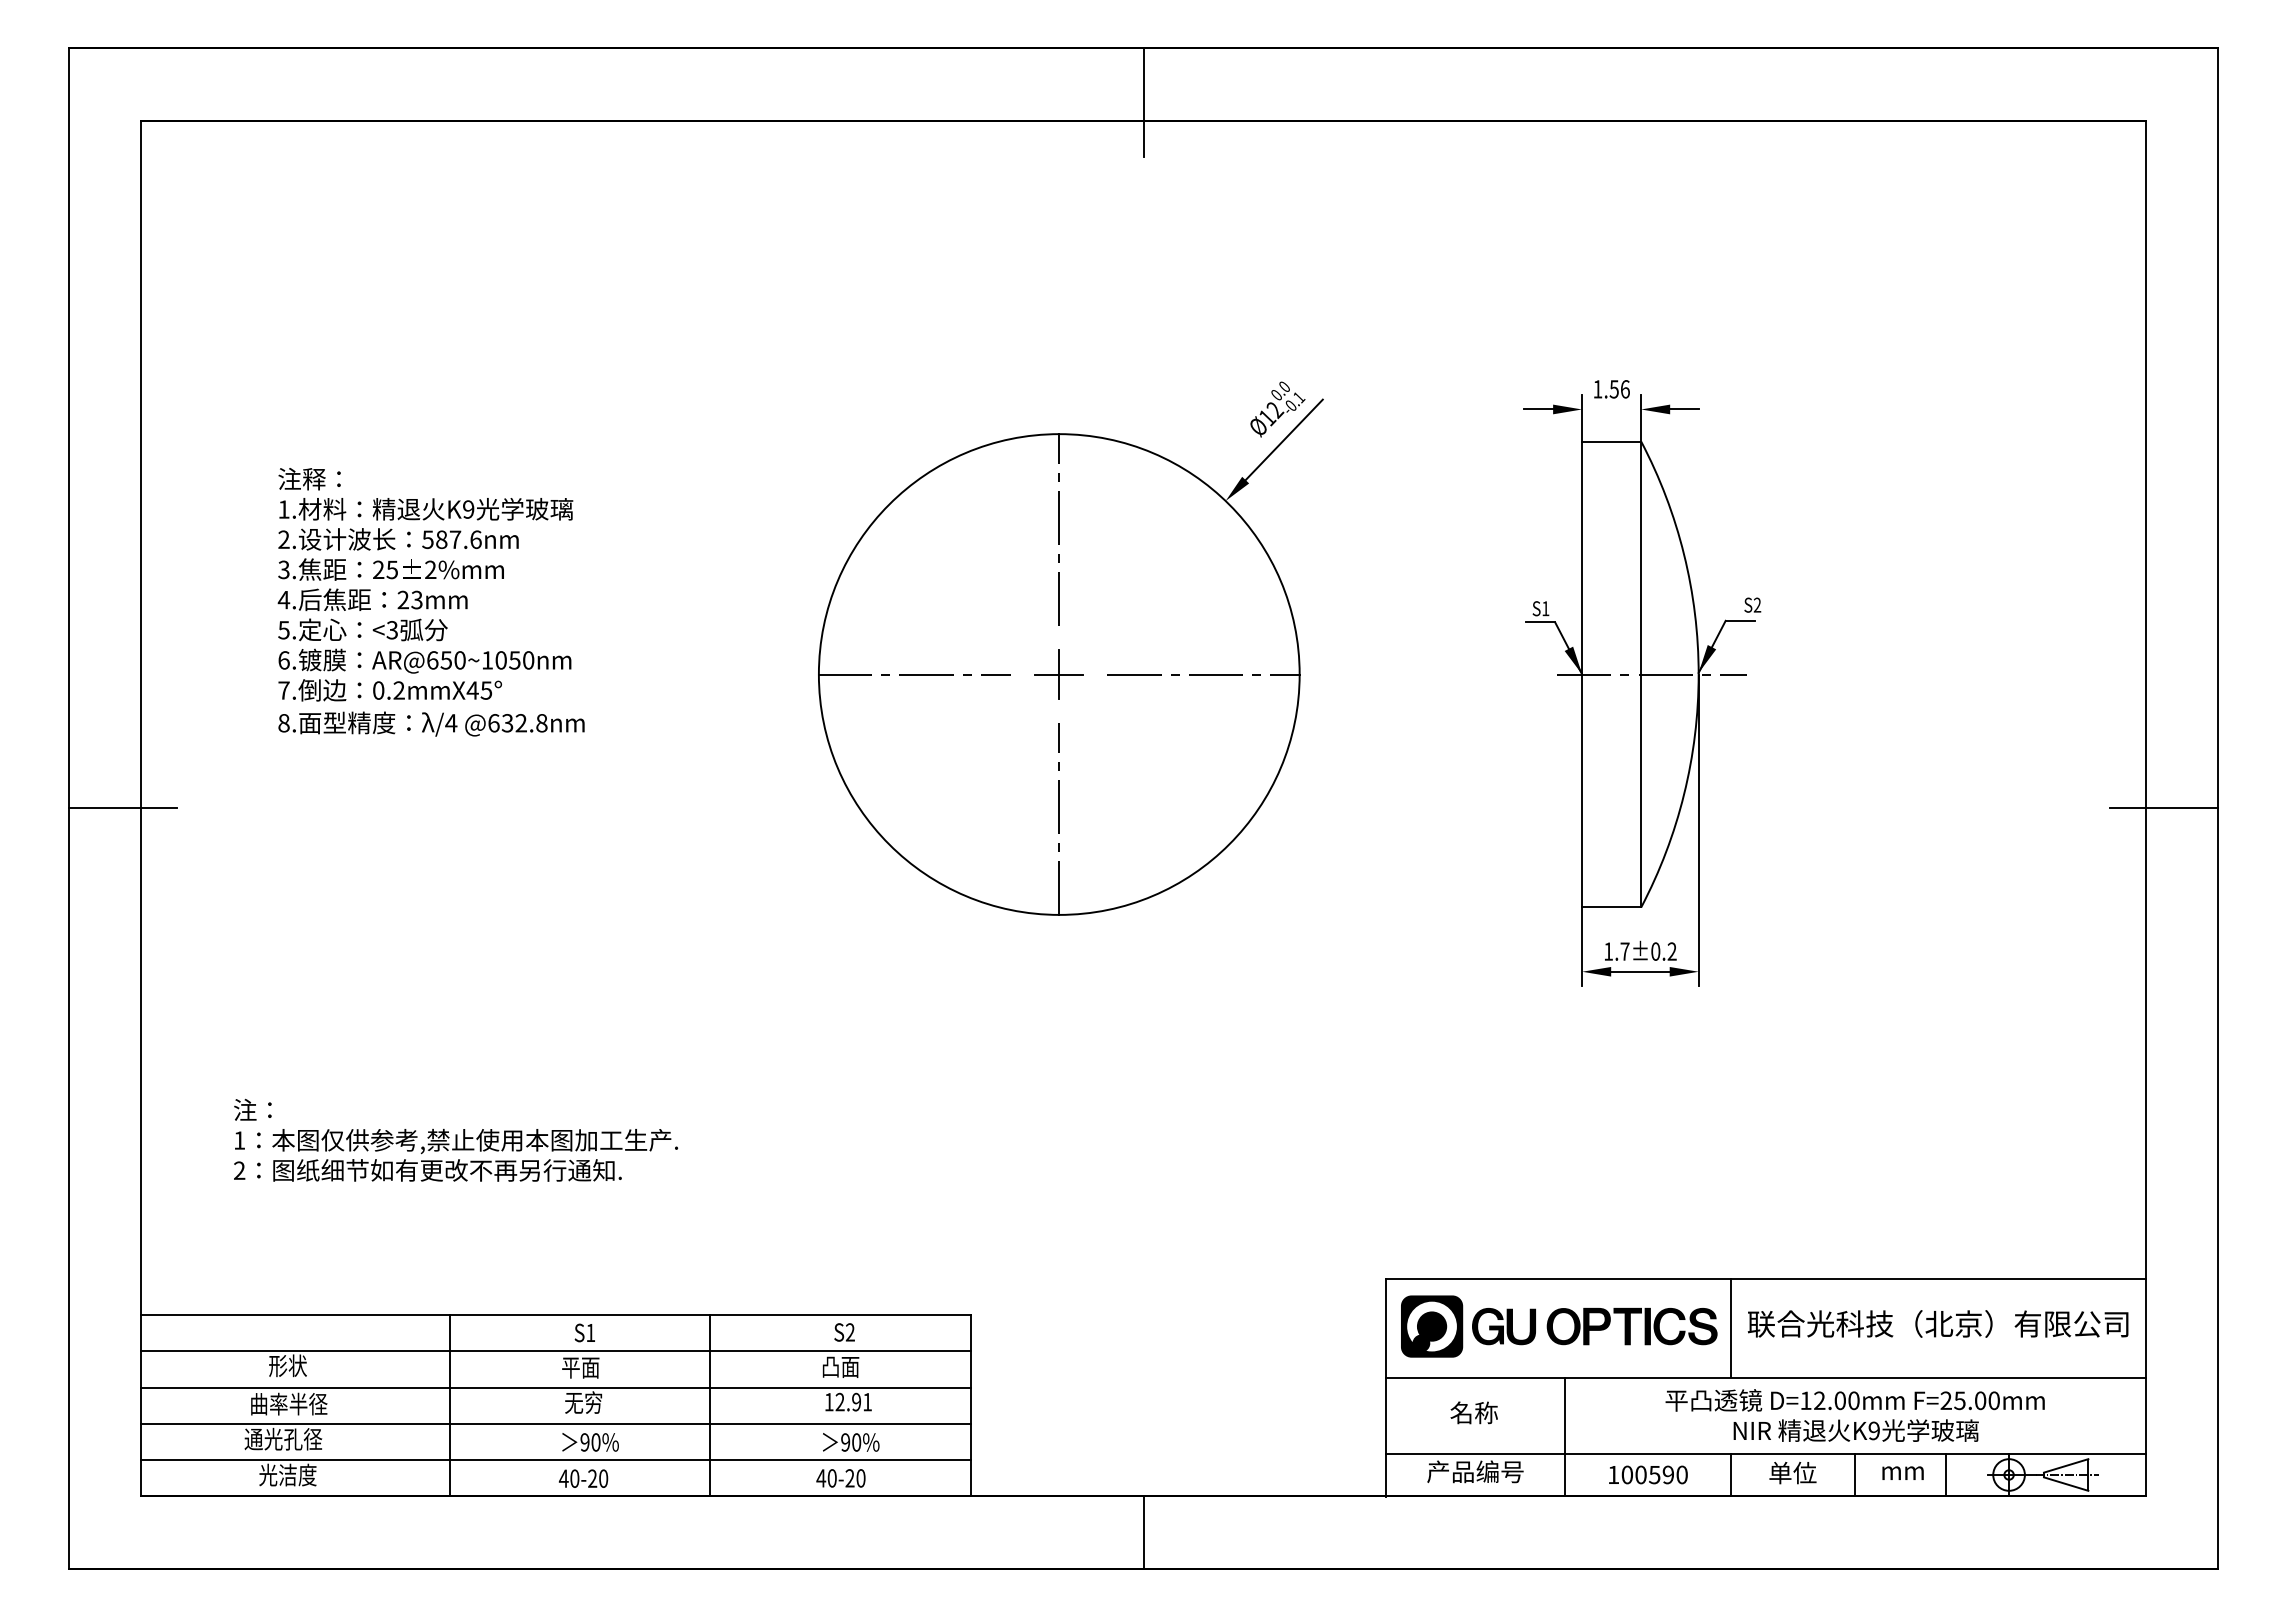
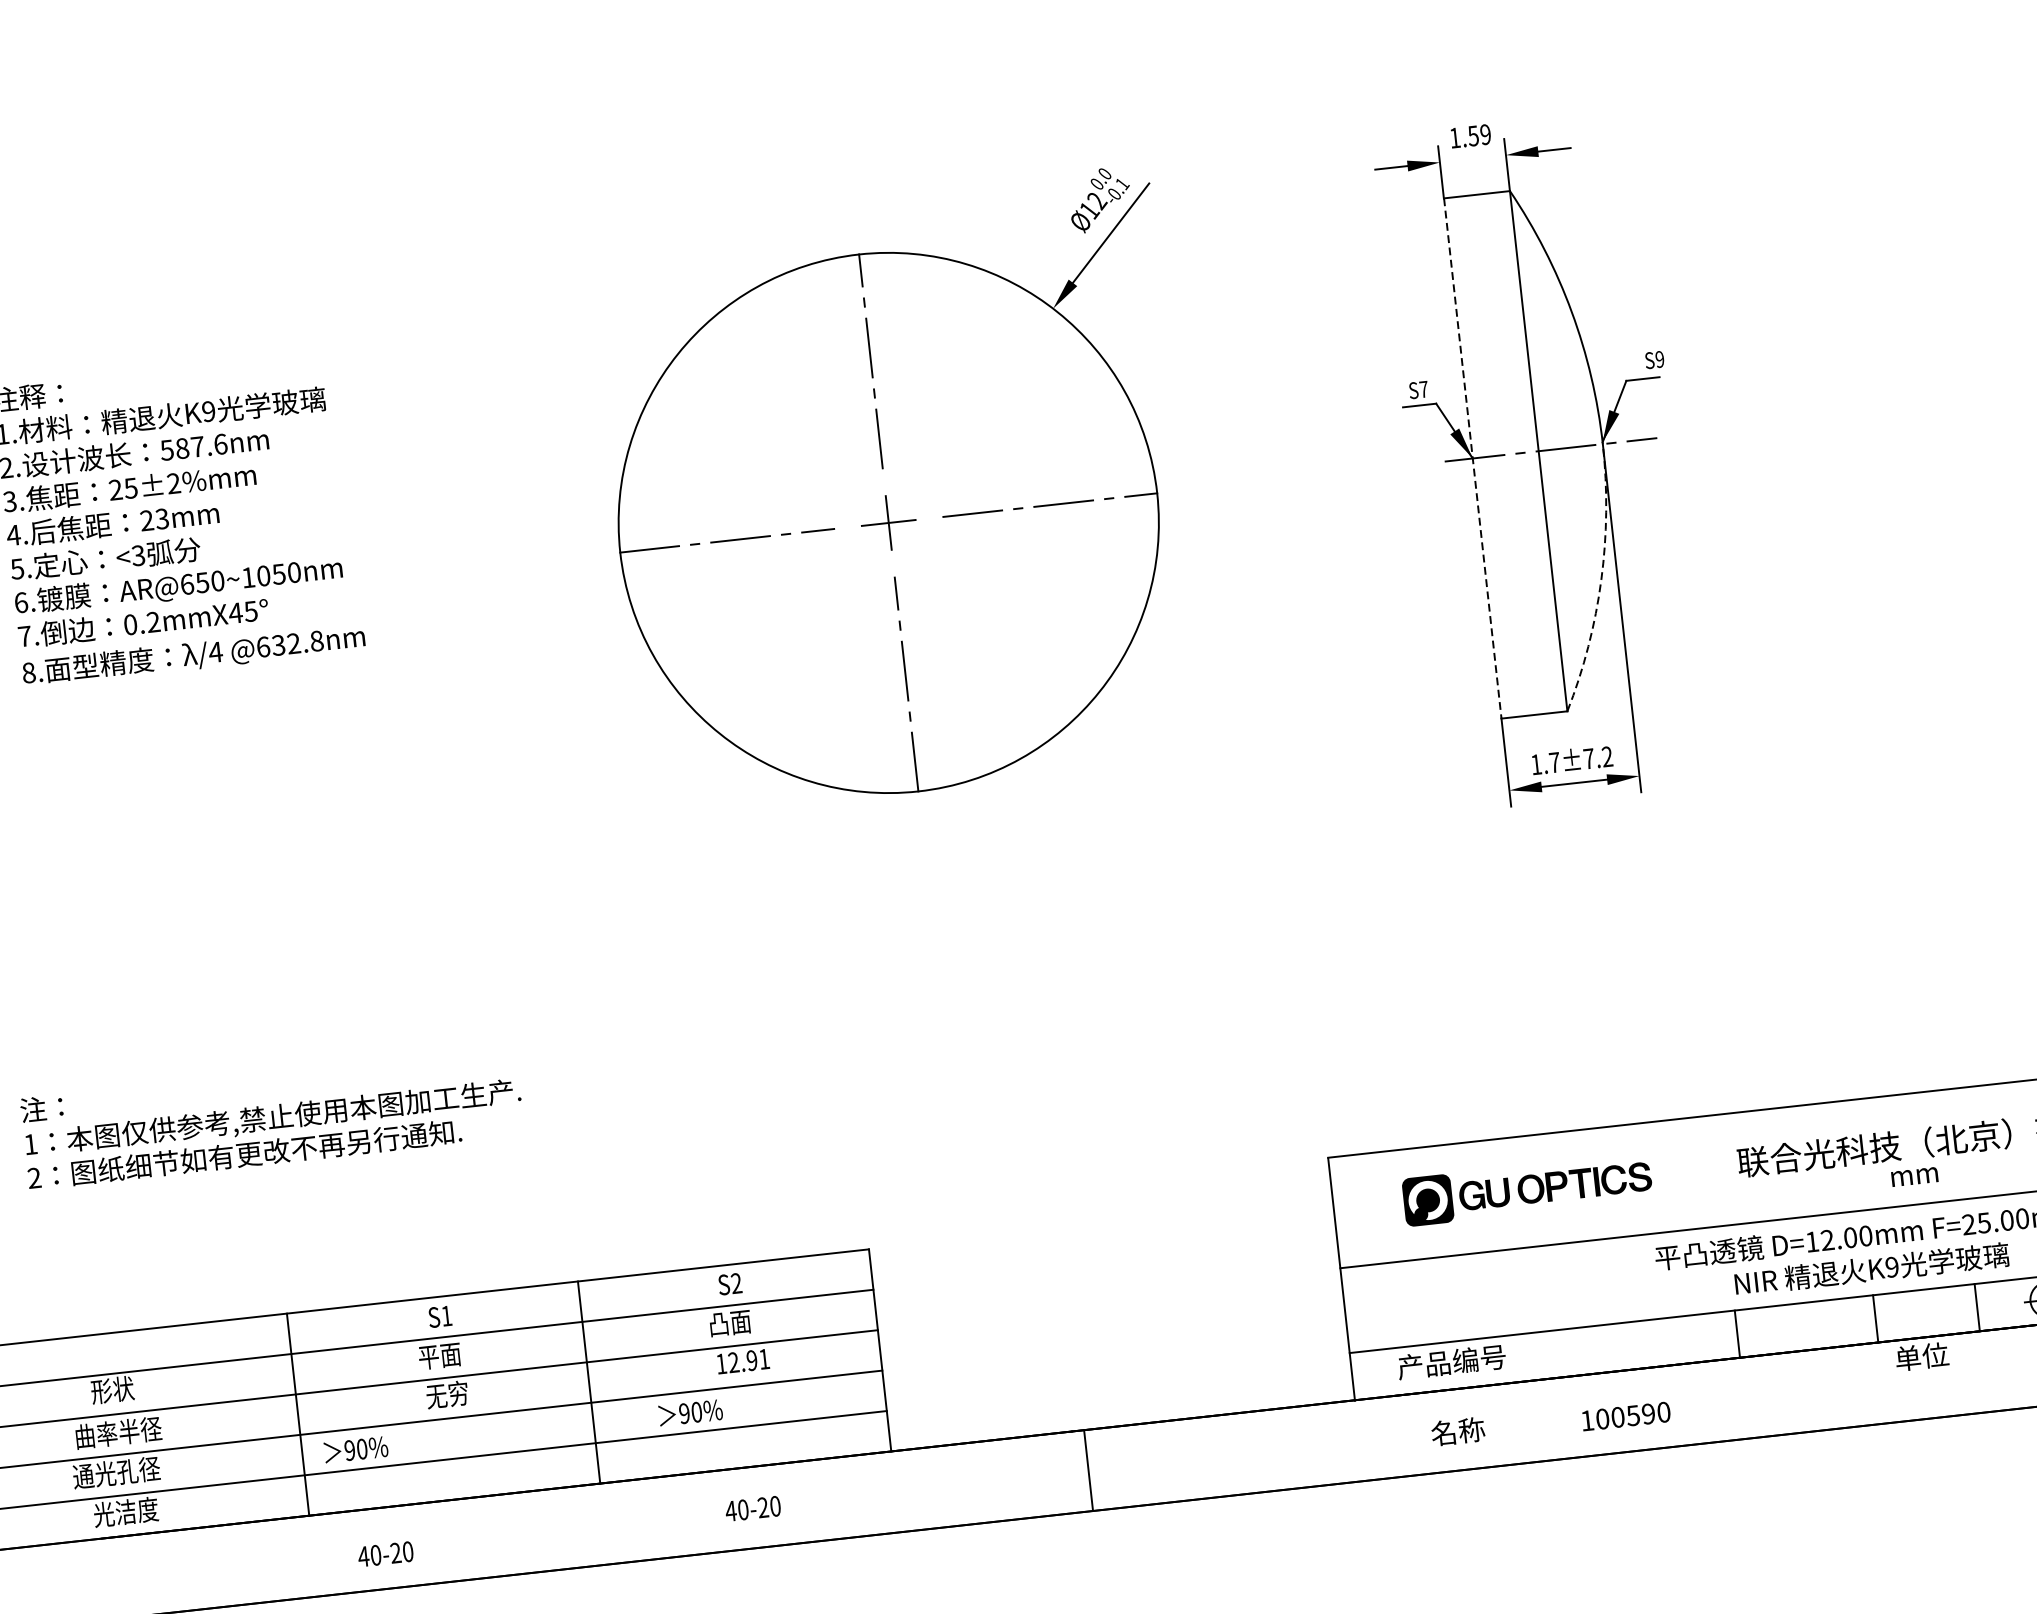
text: (1624, 389) -> (1484, 134), 1.56 -> 1.59
text: (1757, 605) -> (1660, 359), S2 -> S9
text: (1545, 608) -> (1423, 389), S1 -> S7
line: (1582, 674) -> (1473, 458), solid -> dashed
arc: (1684, 794) -> (1601, 579), solid -> dashed
text: (1655, 951) -> (1588, 758), 1.7±0.2 -> 1.7±7.2
part: (1559, 1326) -> (1527, 1189), size x0.7
line: (1730, 1327) -> (1718, 1169), removed
text: (1473, 1412) -> (1457, 1431), moved
line: (1565, 1436) -> (1548, 1311), removed
text: (590, 1442) -> (356, 1449), moved
text: (851, 1442) -> (691, 1412), moved
text: (1902, 1472) -> (1914, 1176), moved
text: (1792, 1473) -> (1921, 1357), moved
text: (1648, 1474) -> (1626, 1415), moved
text: (583, 1478) -> (385, 1554), moved
text: (840, 1478) -> (752, 1509), moved

